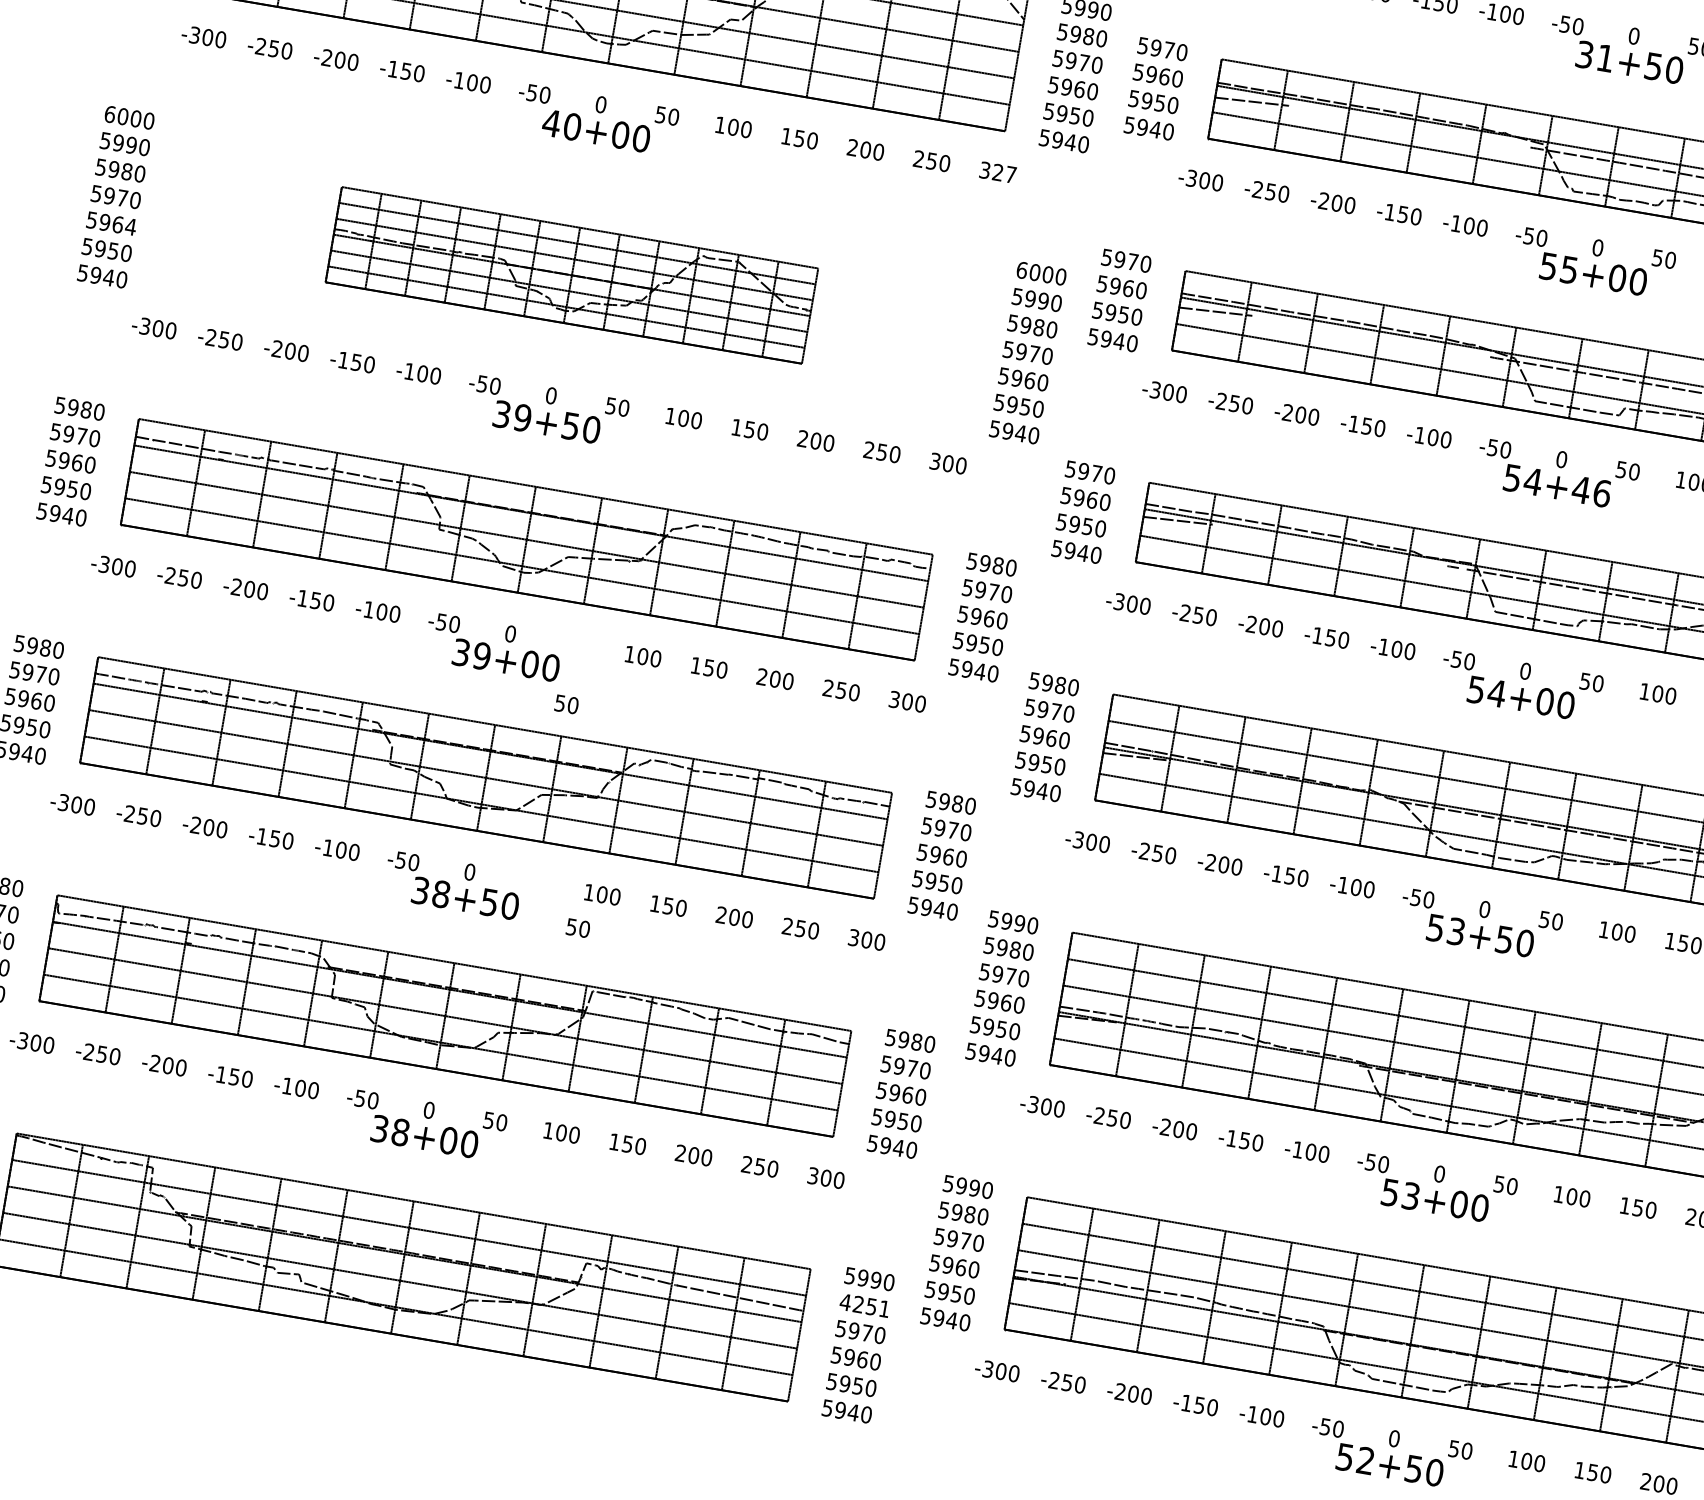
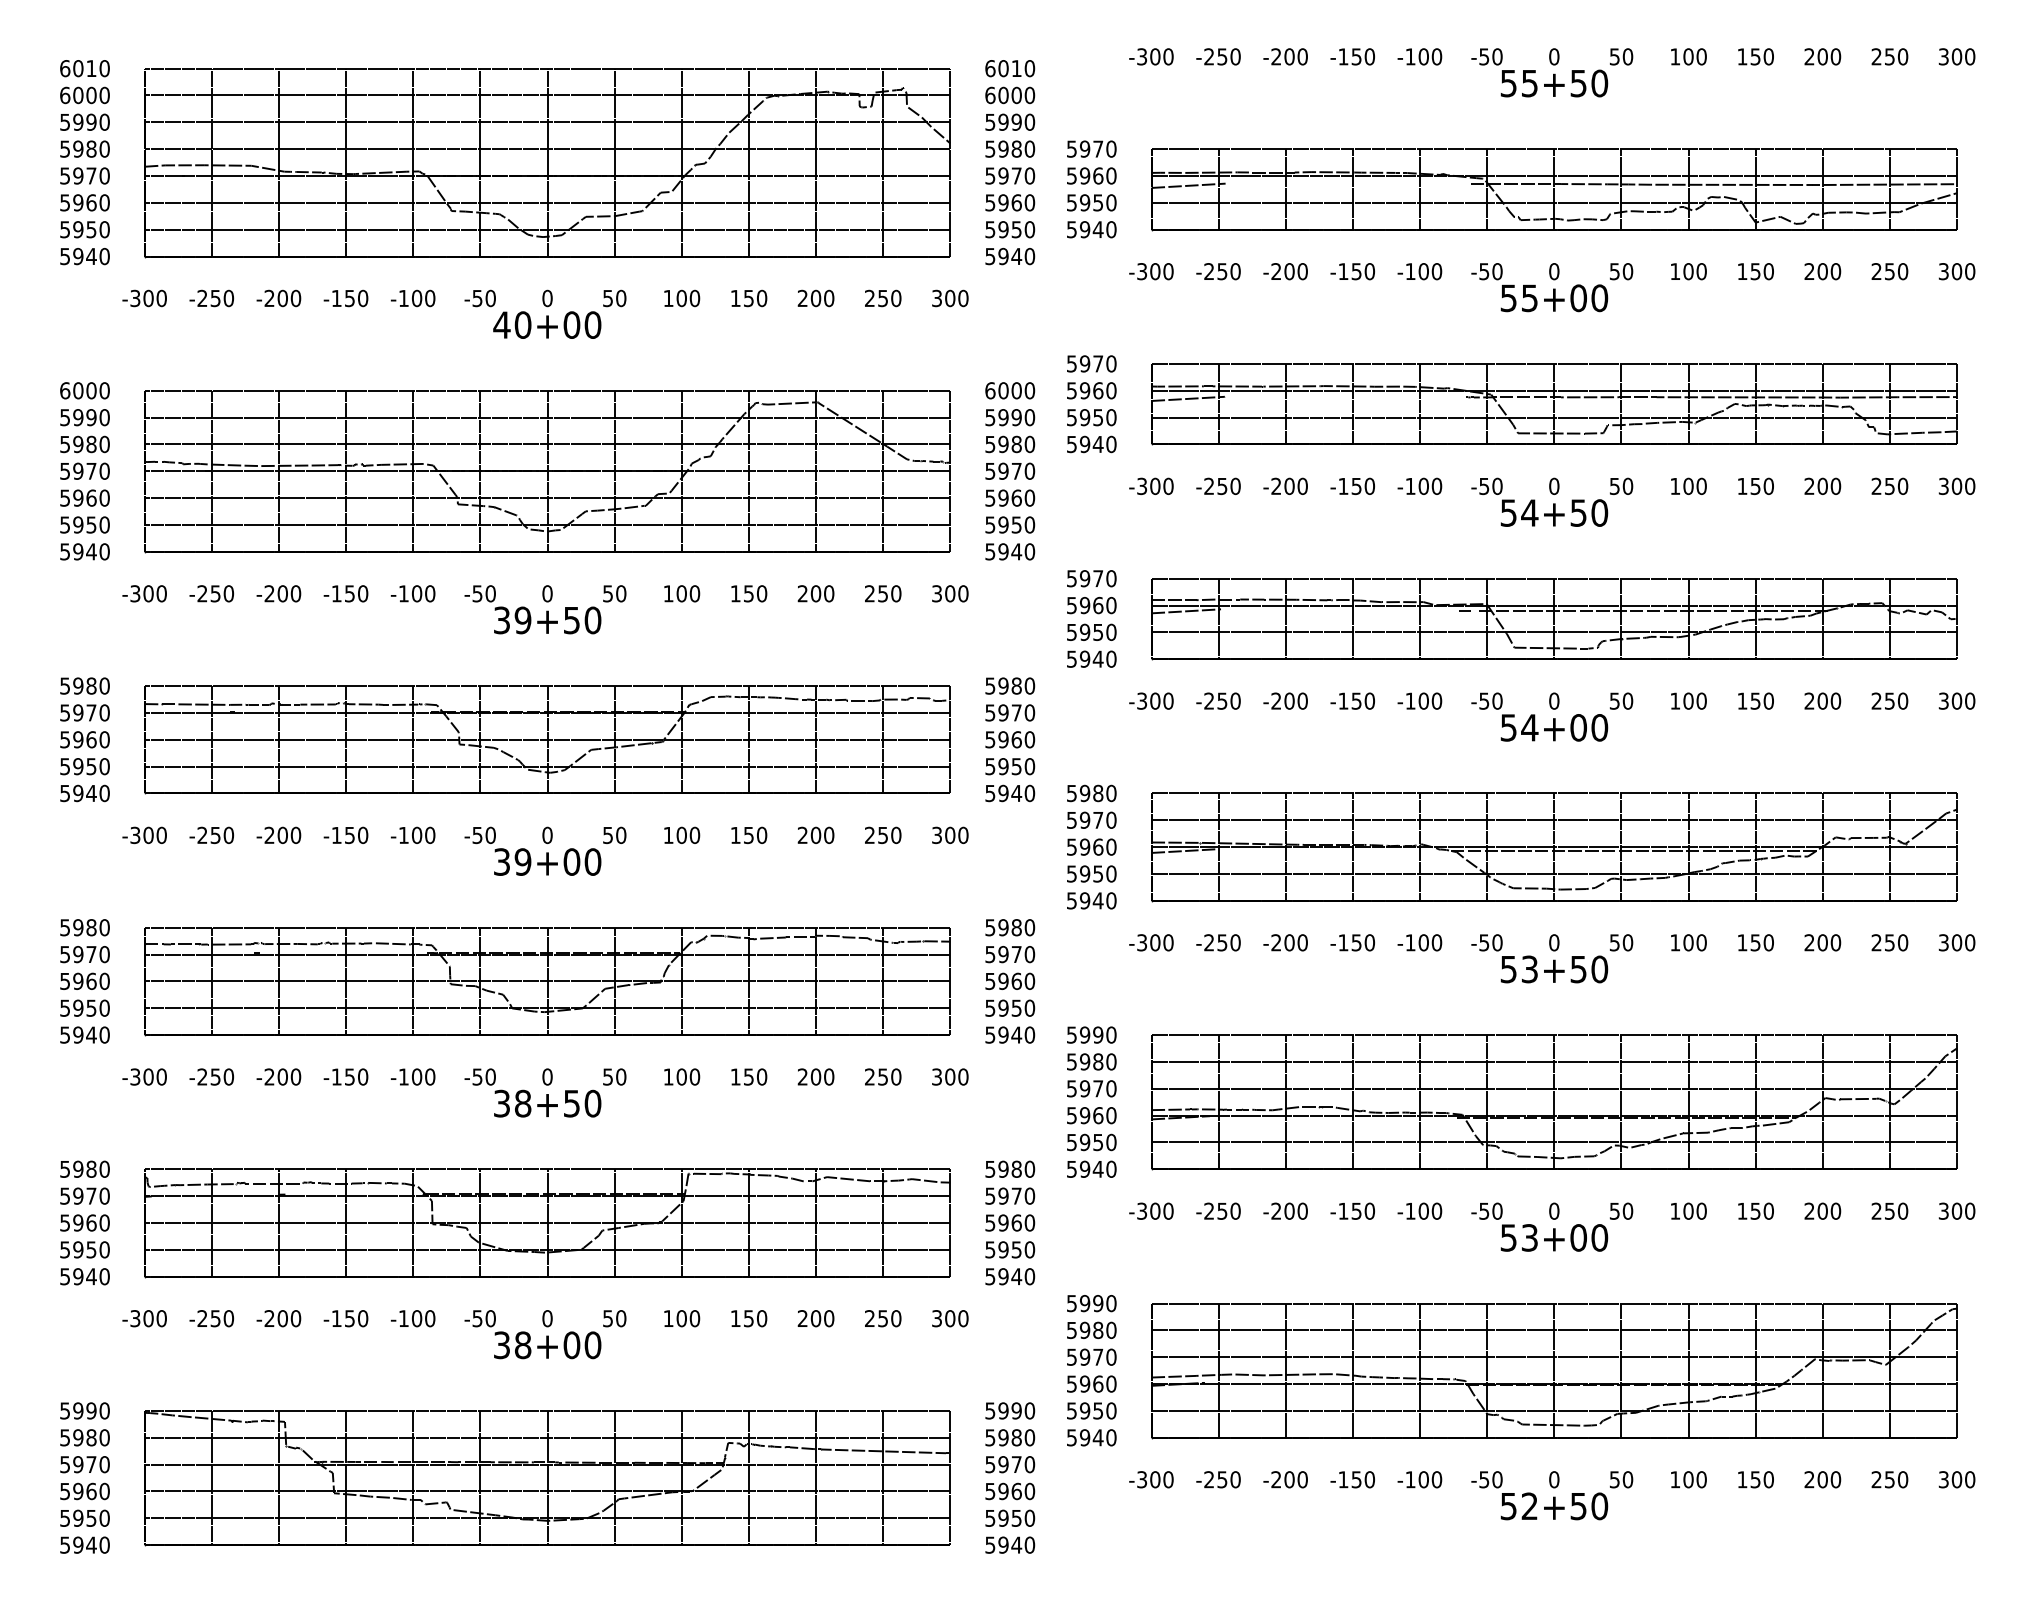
text: (1595, 56) -> (1519, 83), 31+50 -> 55+50
text: (1004, 173) -> (956, 298), 327 -> 300
text: (130, 226) -> (104, 497), 5964 -> 5960
part: (571, 275) -> (547, 471), size x1.67
text: (1591, 491) -> (1588, 512), 54+46 -> 54+50
text: (566, 703) -> (614, 834), moved
text: (578, 927) -> (614, 1076), moved
text: (864, 1305) -> (1009, 1437), 4251 -> 5980

